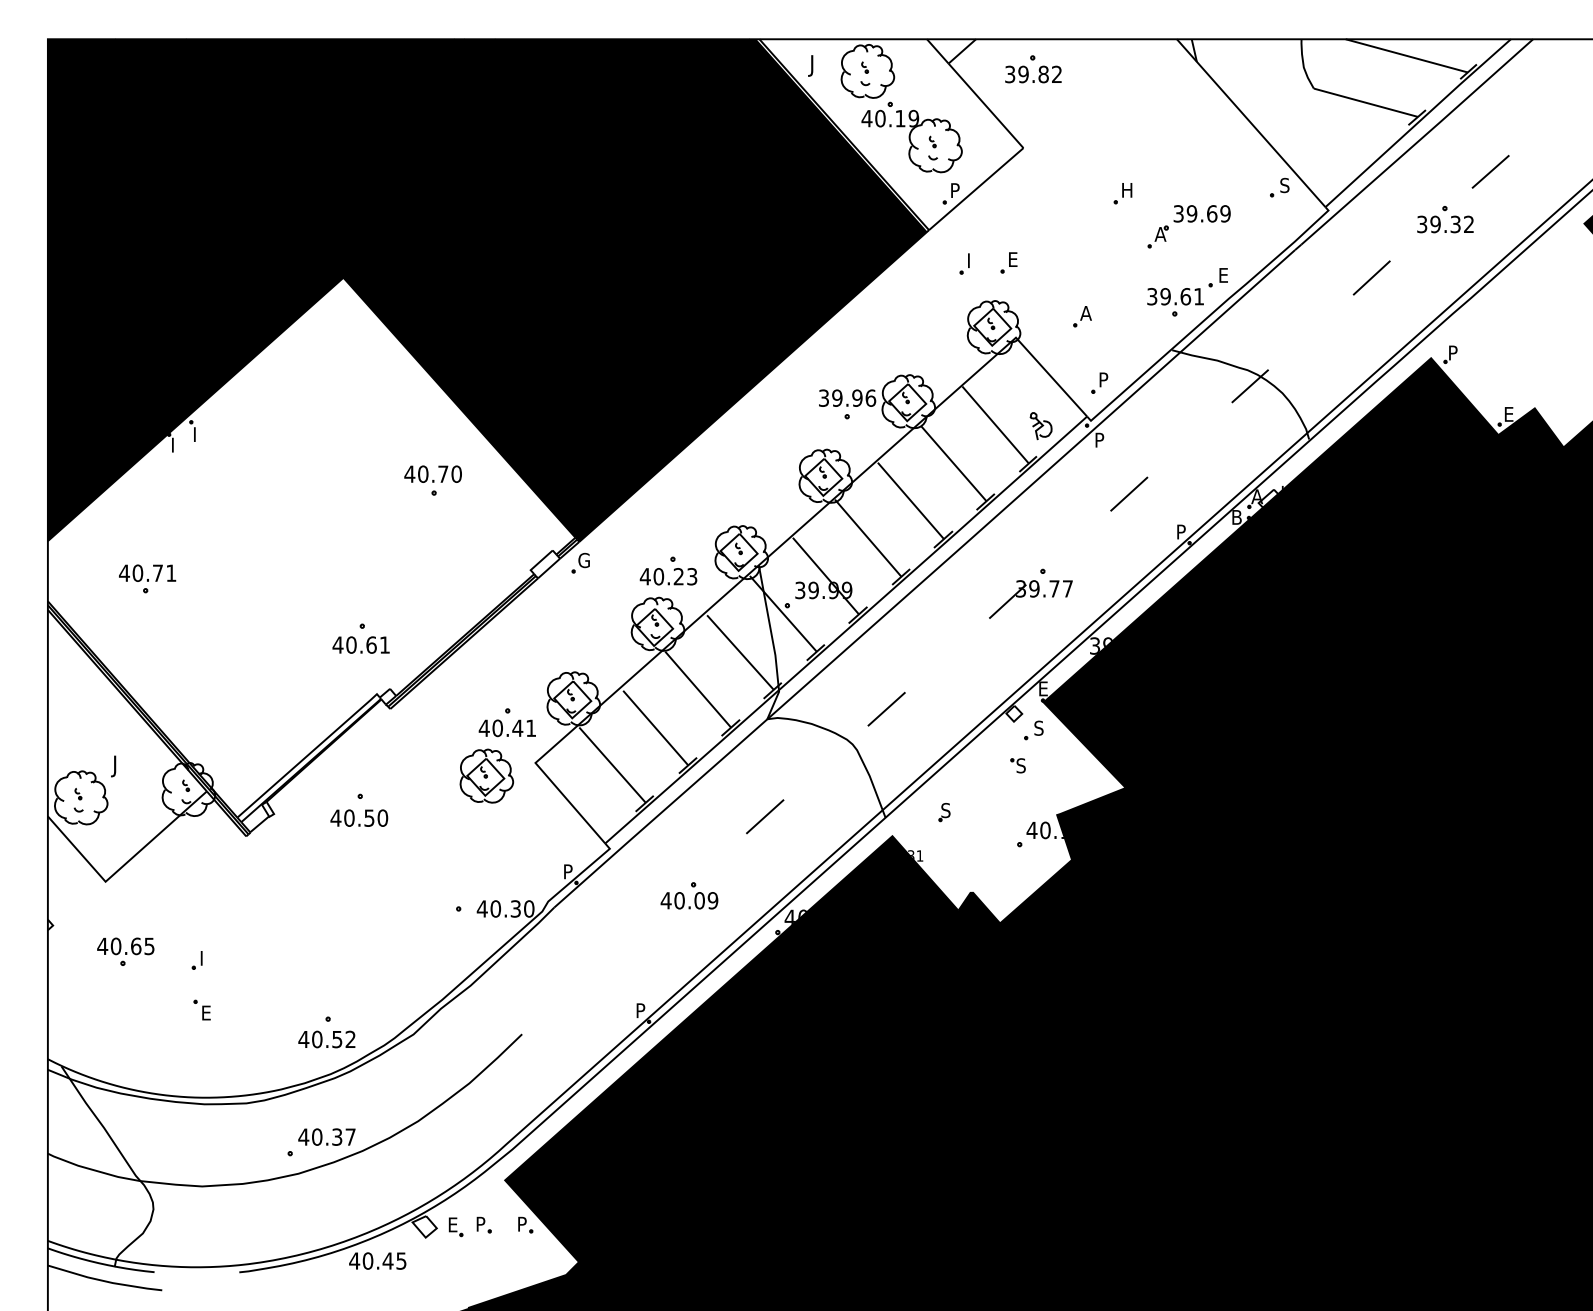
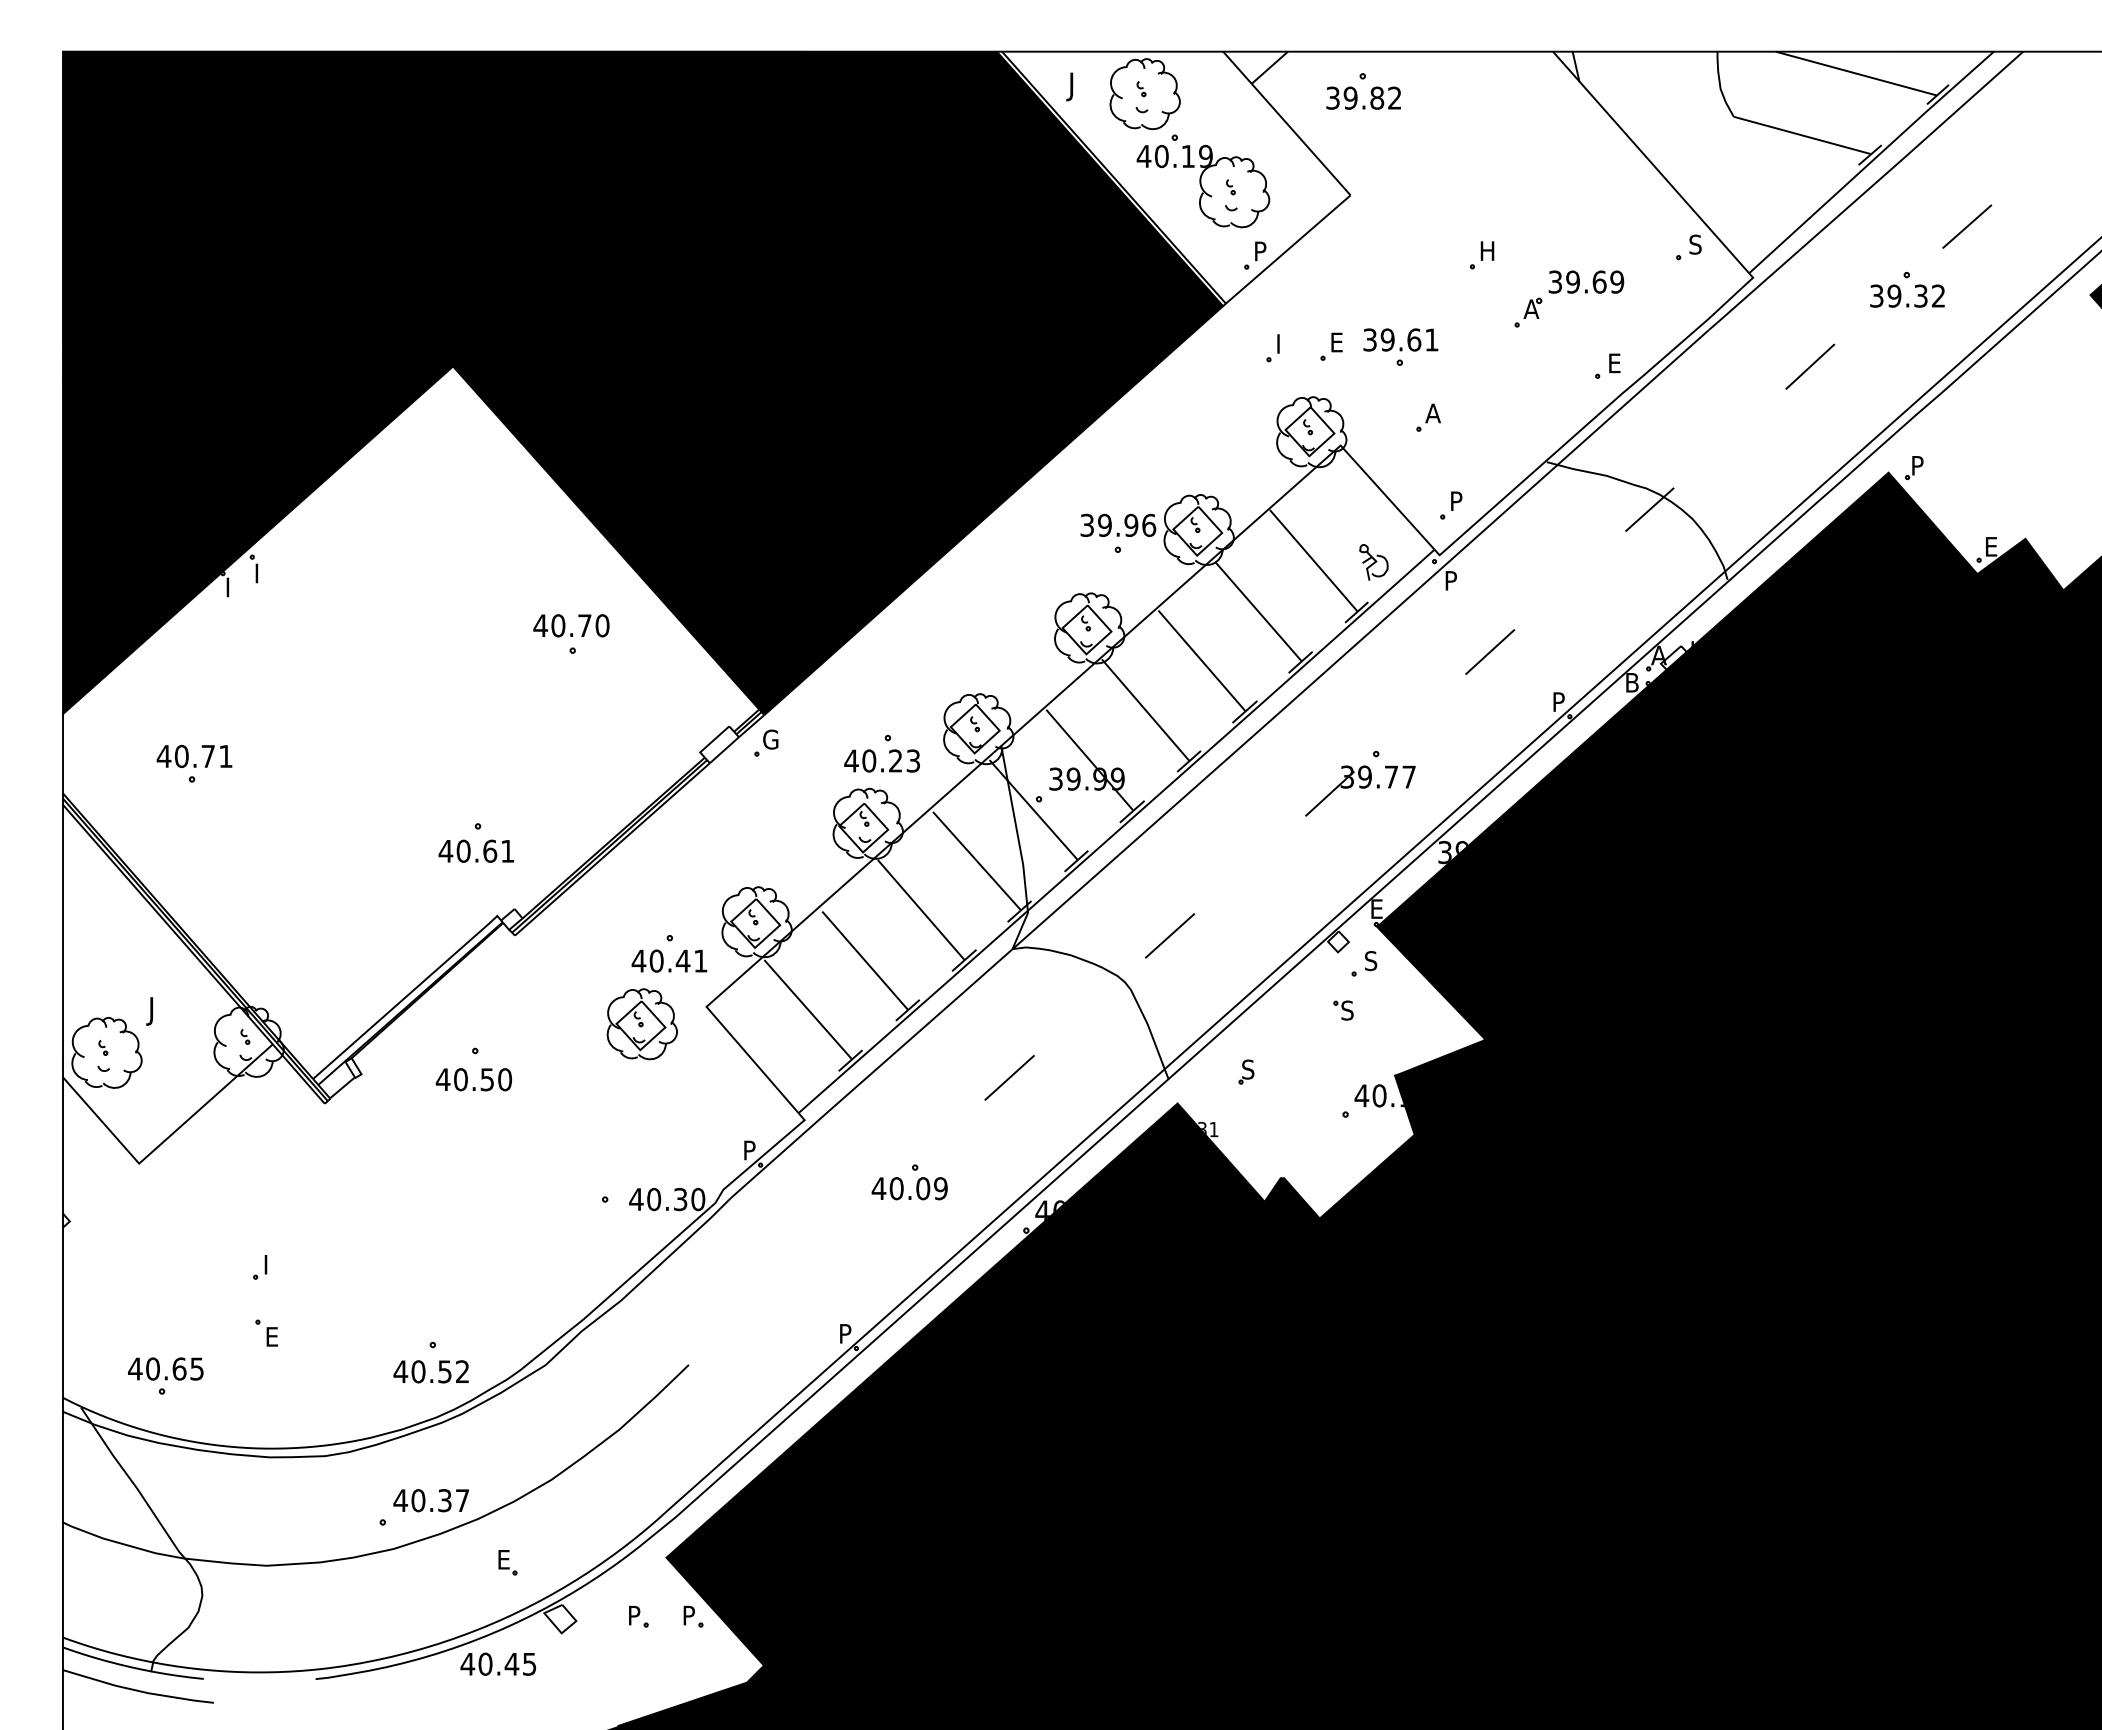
part: (1175, 302) -> (1400, 347), moved
part: (125, 951) -> (165, 1375), moved
part: (455, 1227) -> (507, 1563), moved

